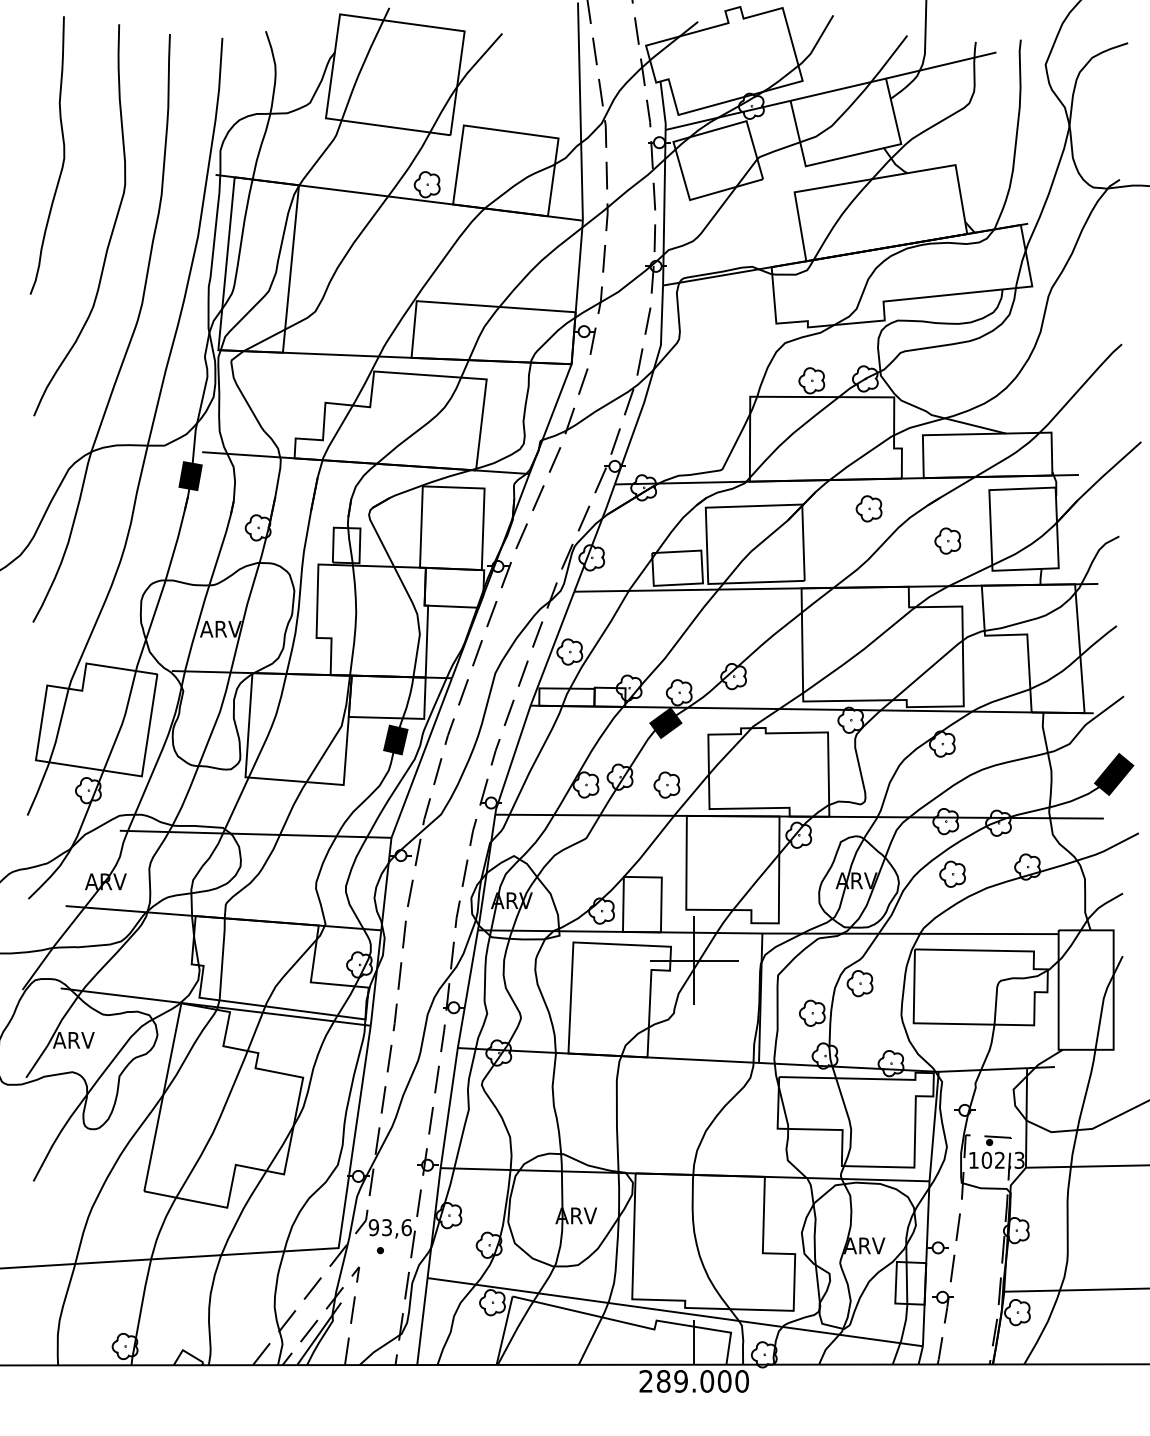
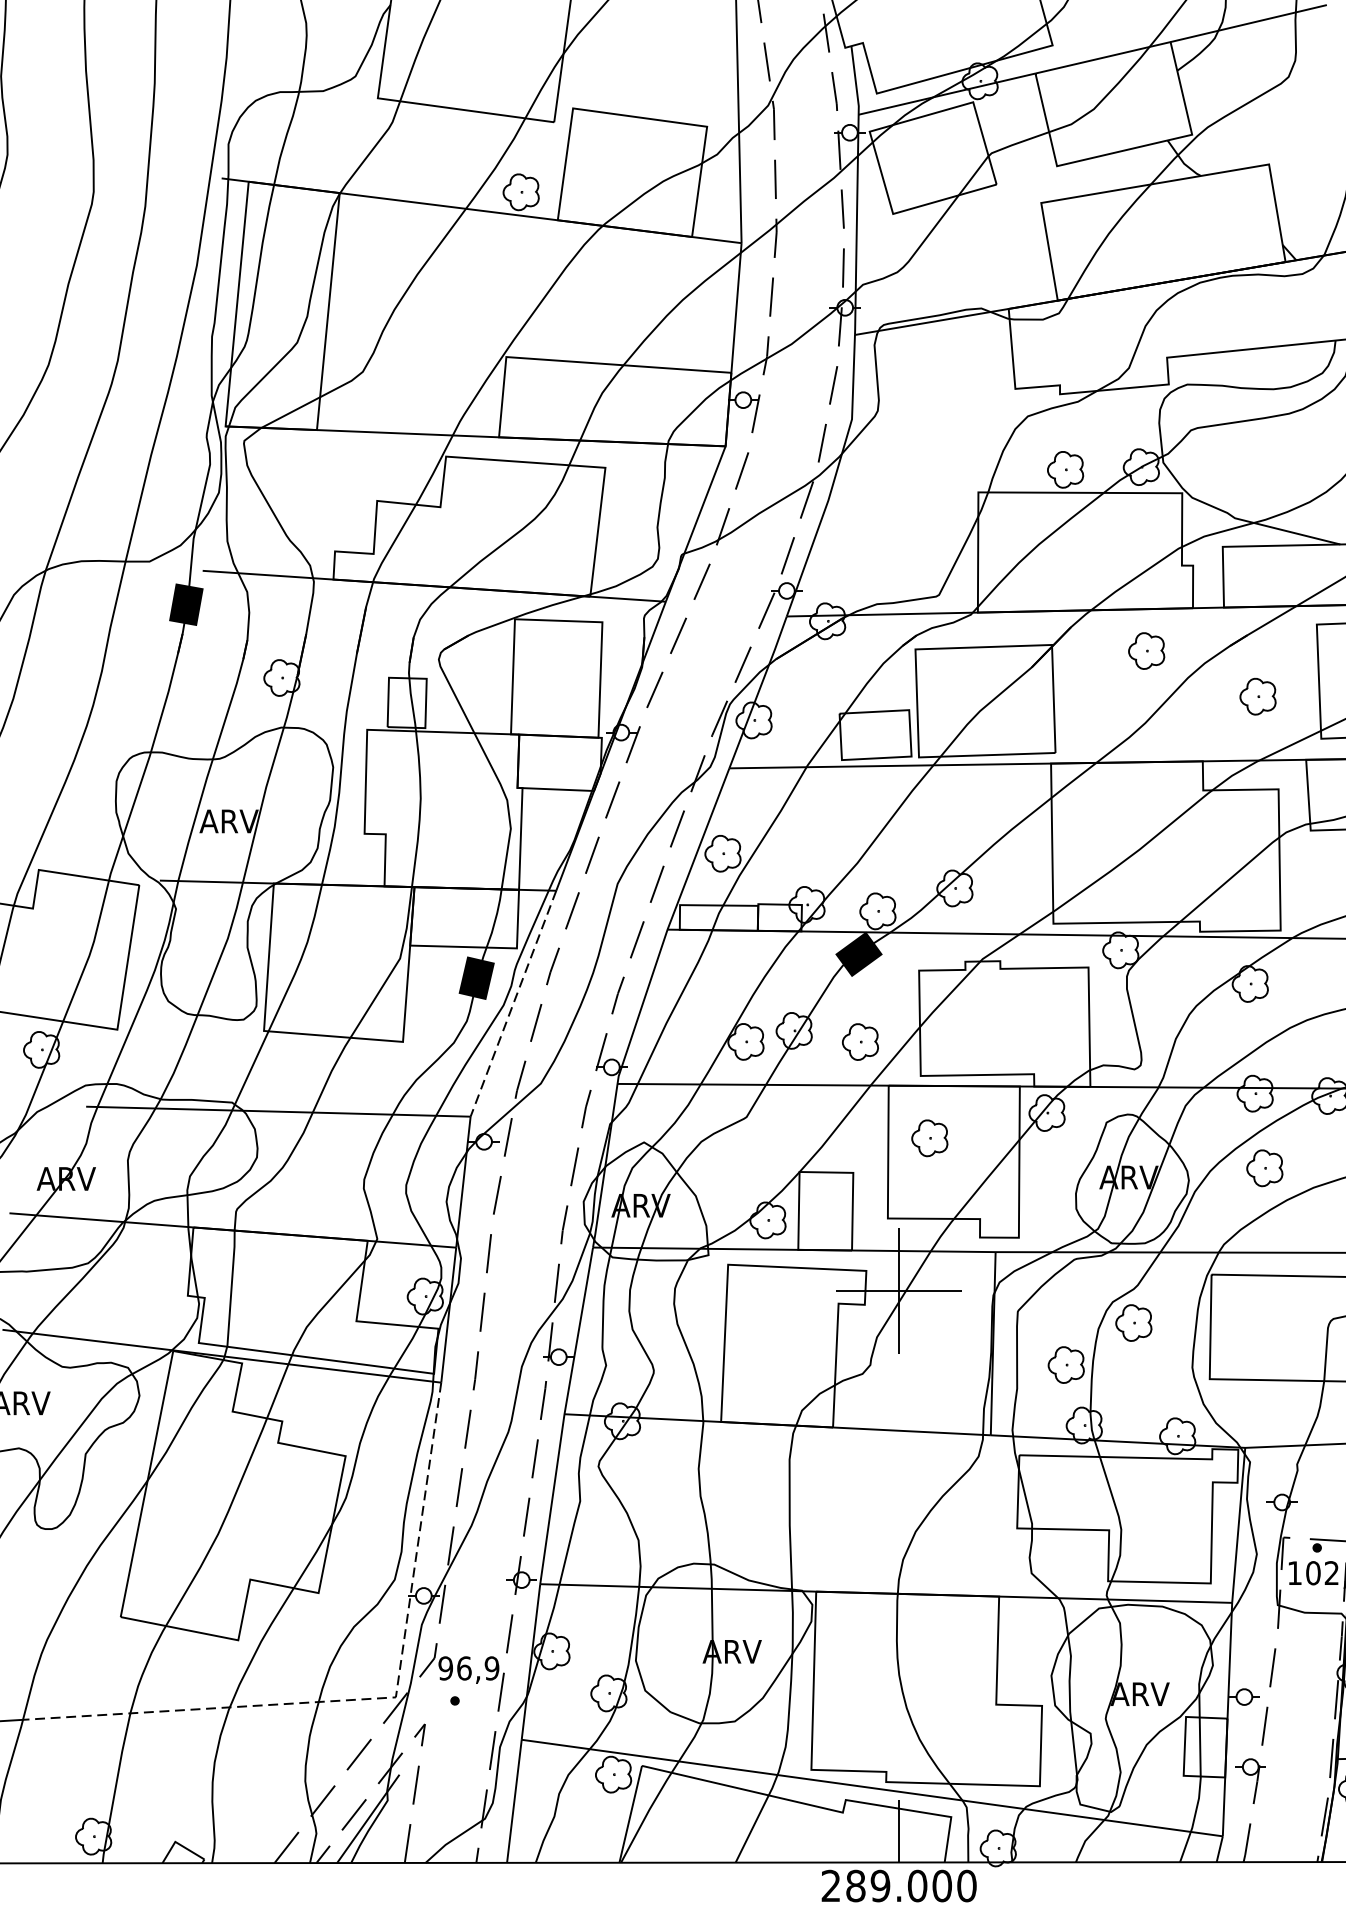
line: (421, 758) -> (513, 1004), solid -> dashed
part: (715, 852) -> (929, 1137), added
text: (396, 1227) -> (477, 1668), 93,6 -> 96,9
line: (319, 1249) -> (368, 1699), solid -> dashed

